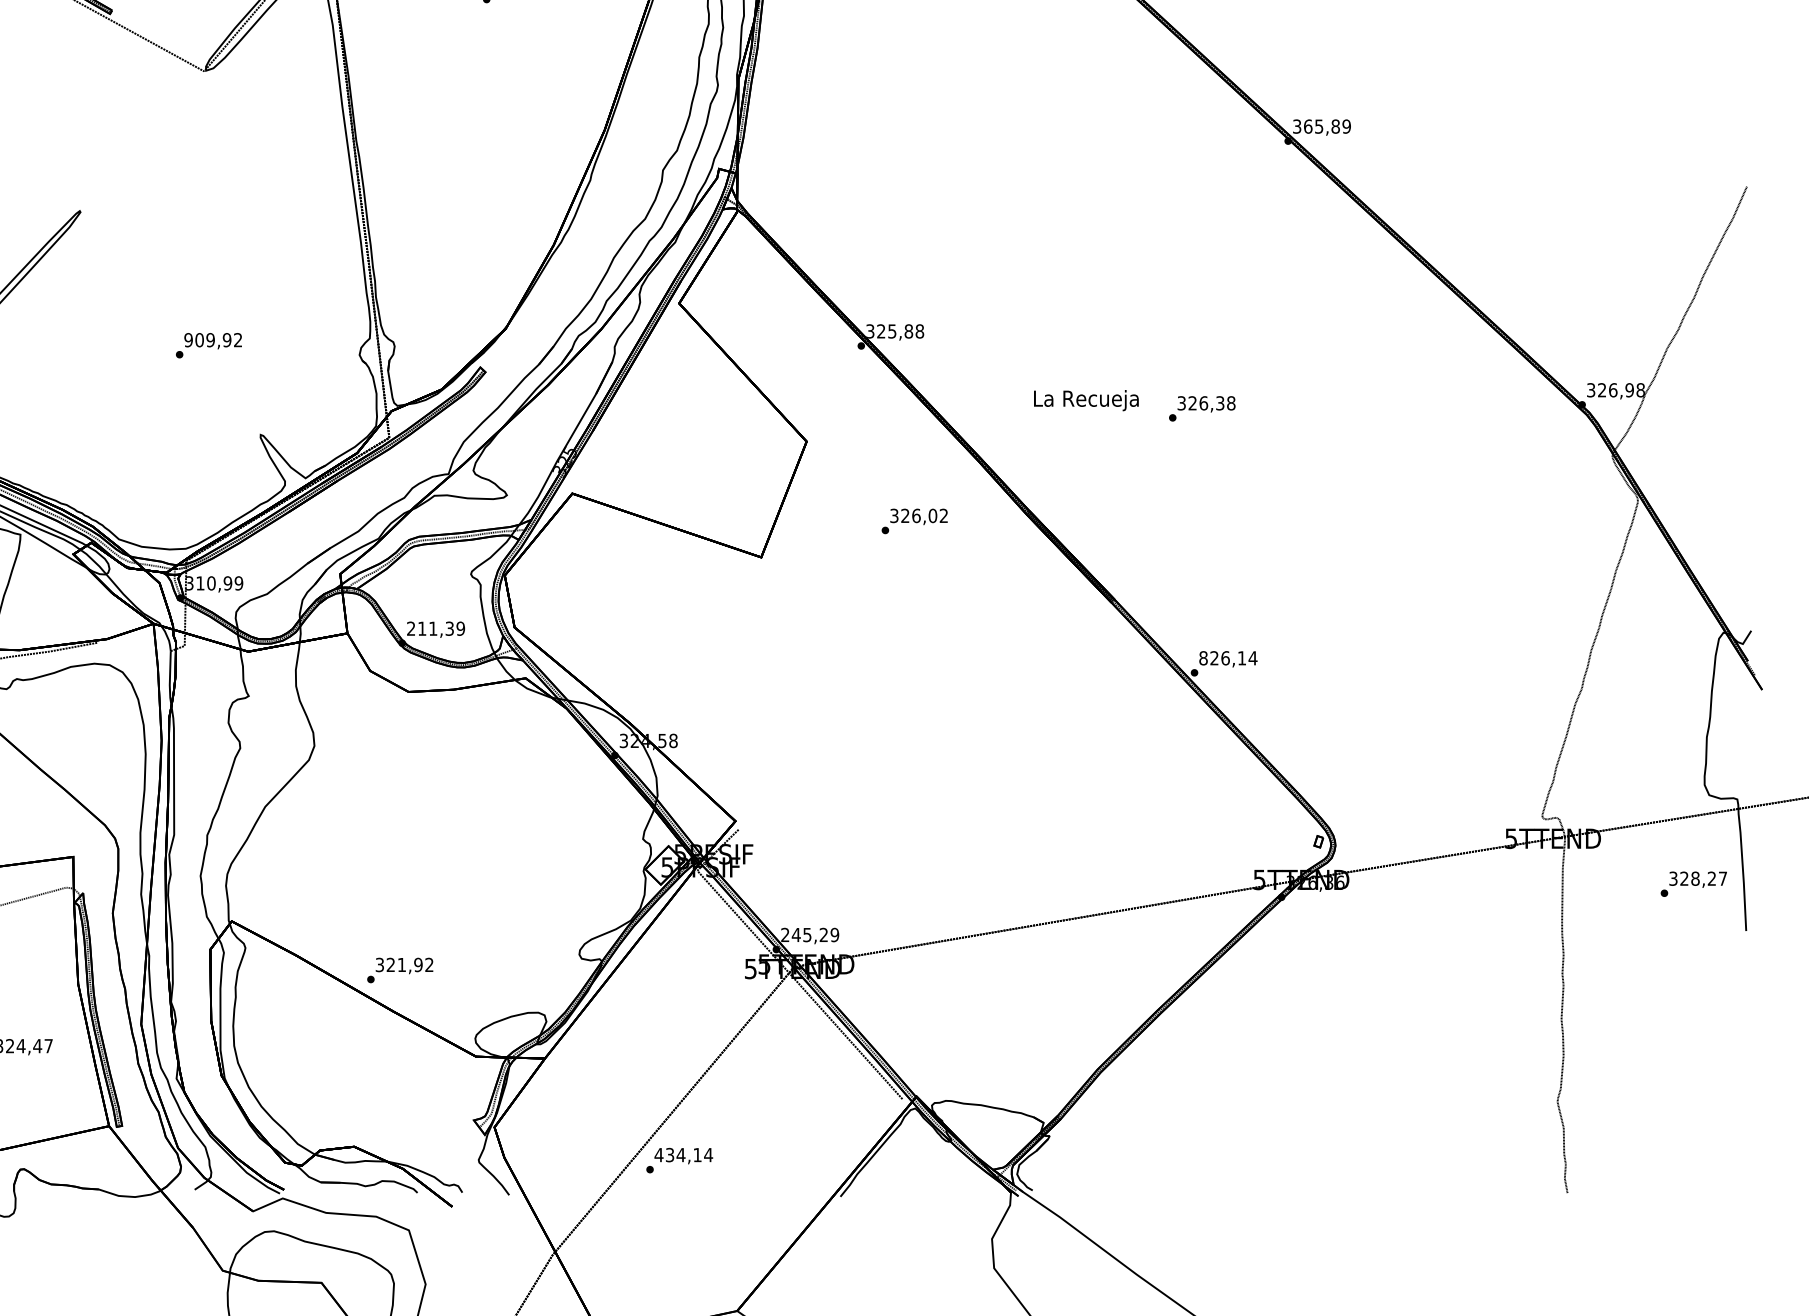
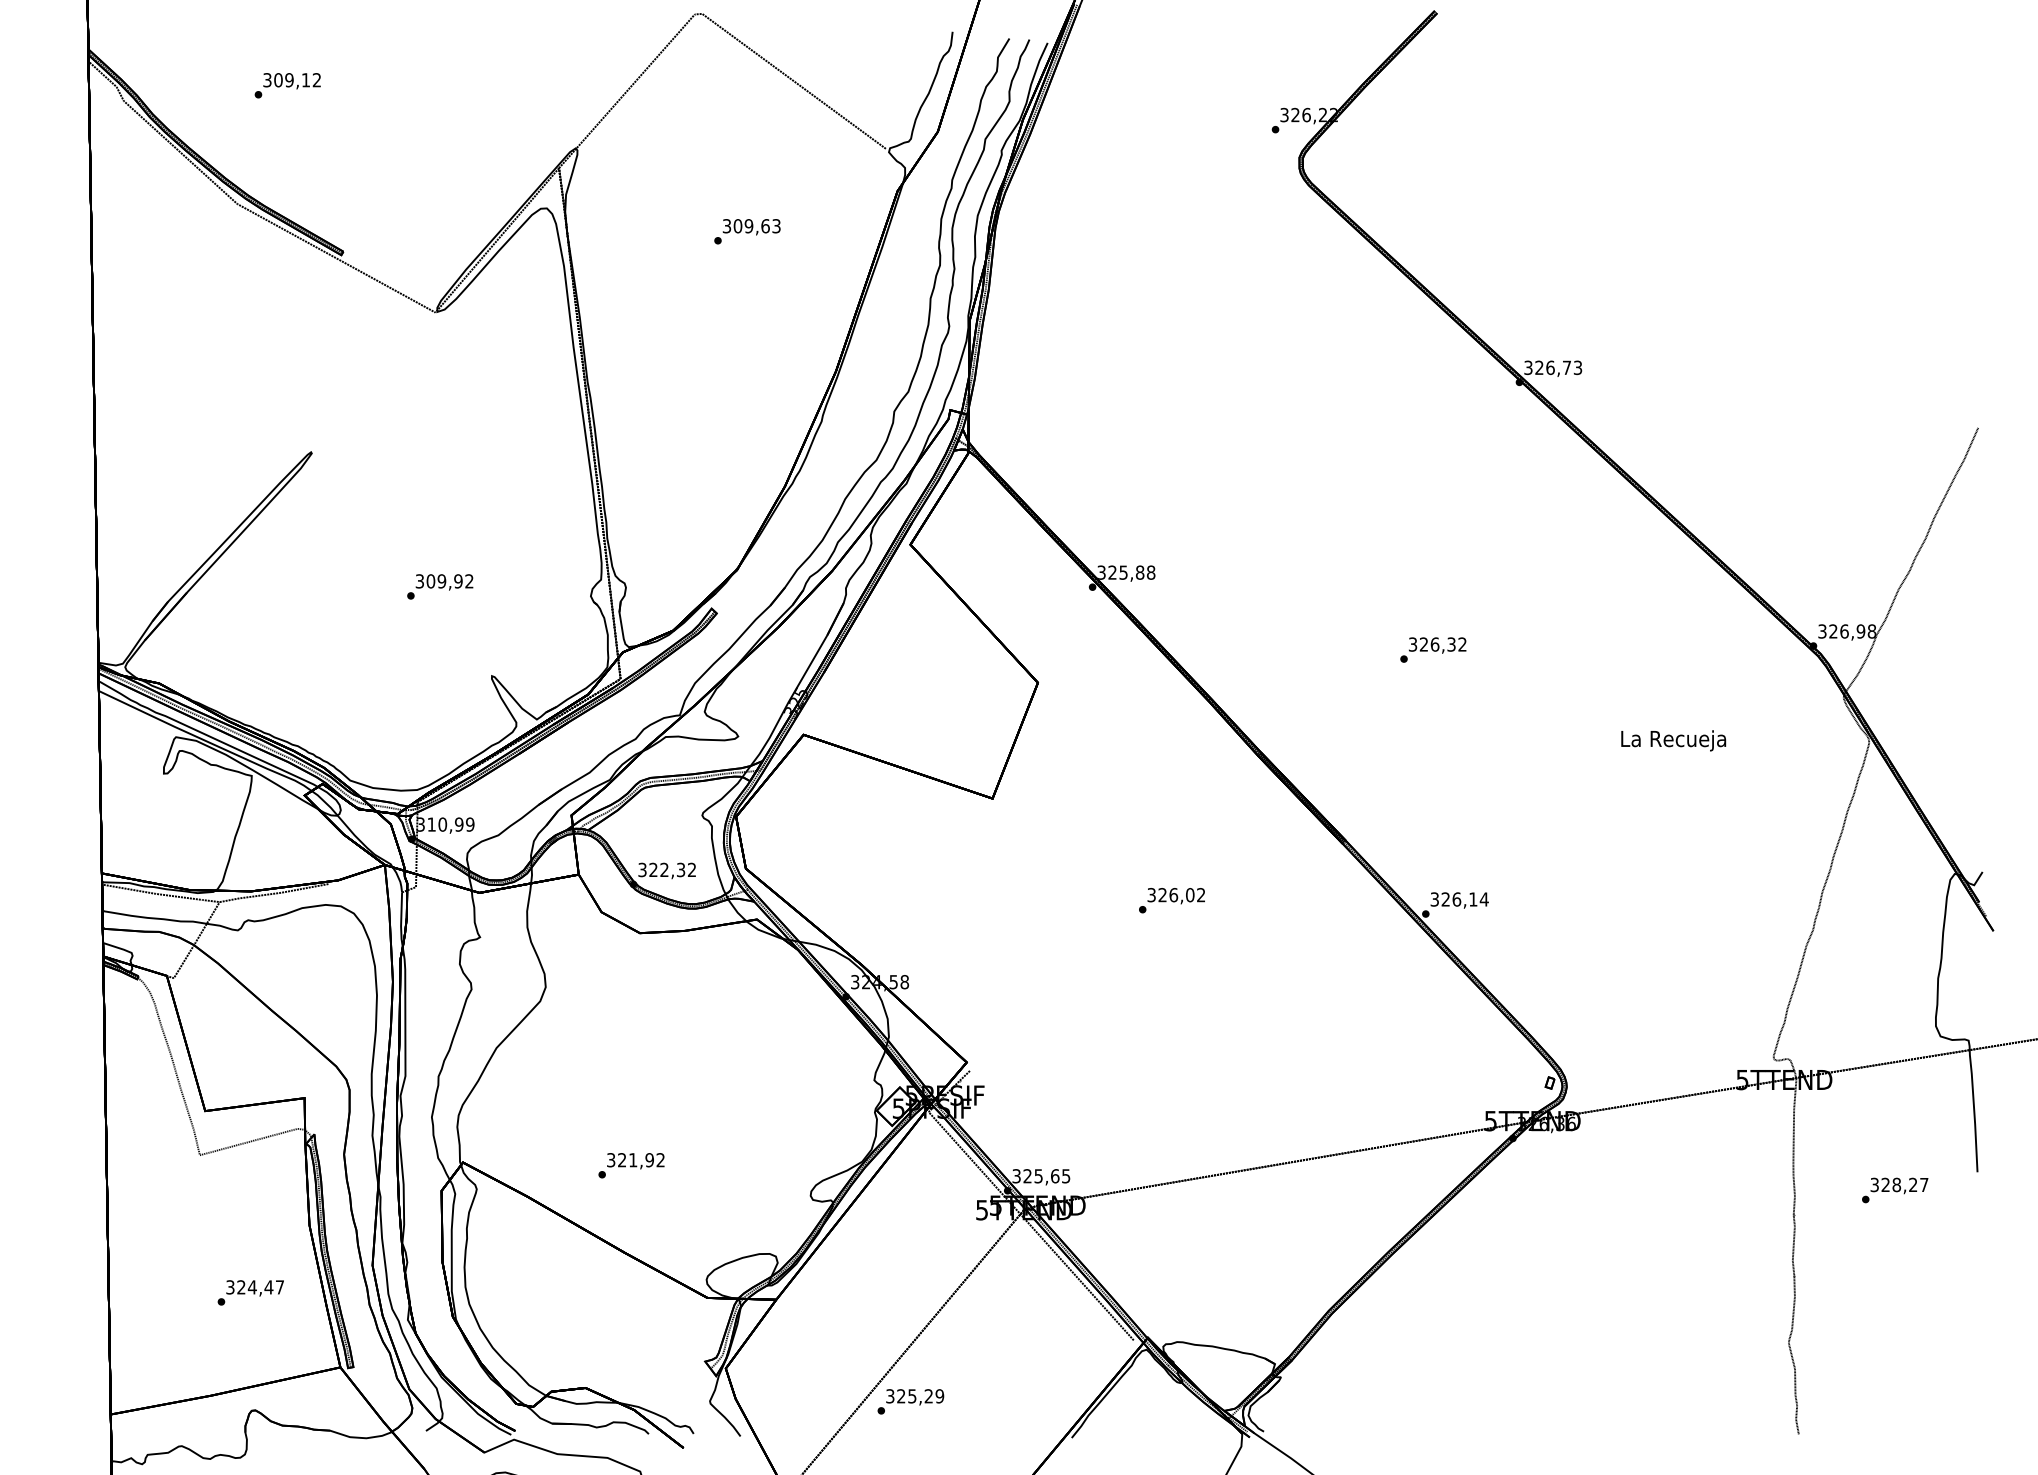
text: (1327, 126) -> (1558, 367), 365,89 -> 326,73
text: (188, 340) -> (419, 581), 909,92 -> 309,92
text: (1086, 400) -> (1673, 740), moved
text: (1231, 403) -> (1462, 644), 326,38 -> 326,32
text: (914, 521) -> (1171, 900), moved
text: (436, 628) -> (667, 869), 211,39 -> 322,32
text: (1203, 658) -> (1434, 899), 826,14 -> 326,14
text: (1694, 884) -> (1895, 1190), moved
text: (810, 935) -> (1041, 1176), 245,29 -> 325,65
text: (400, 970) -> (631, 1165), moved
text: (683, 1155) -> (914, 1396), 434,14 -> 325,29

